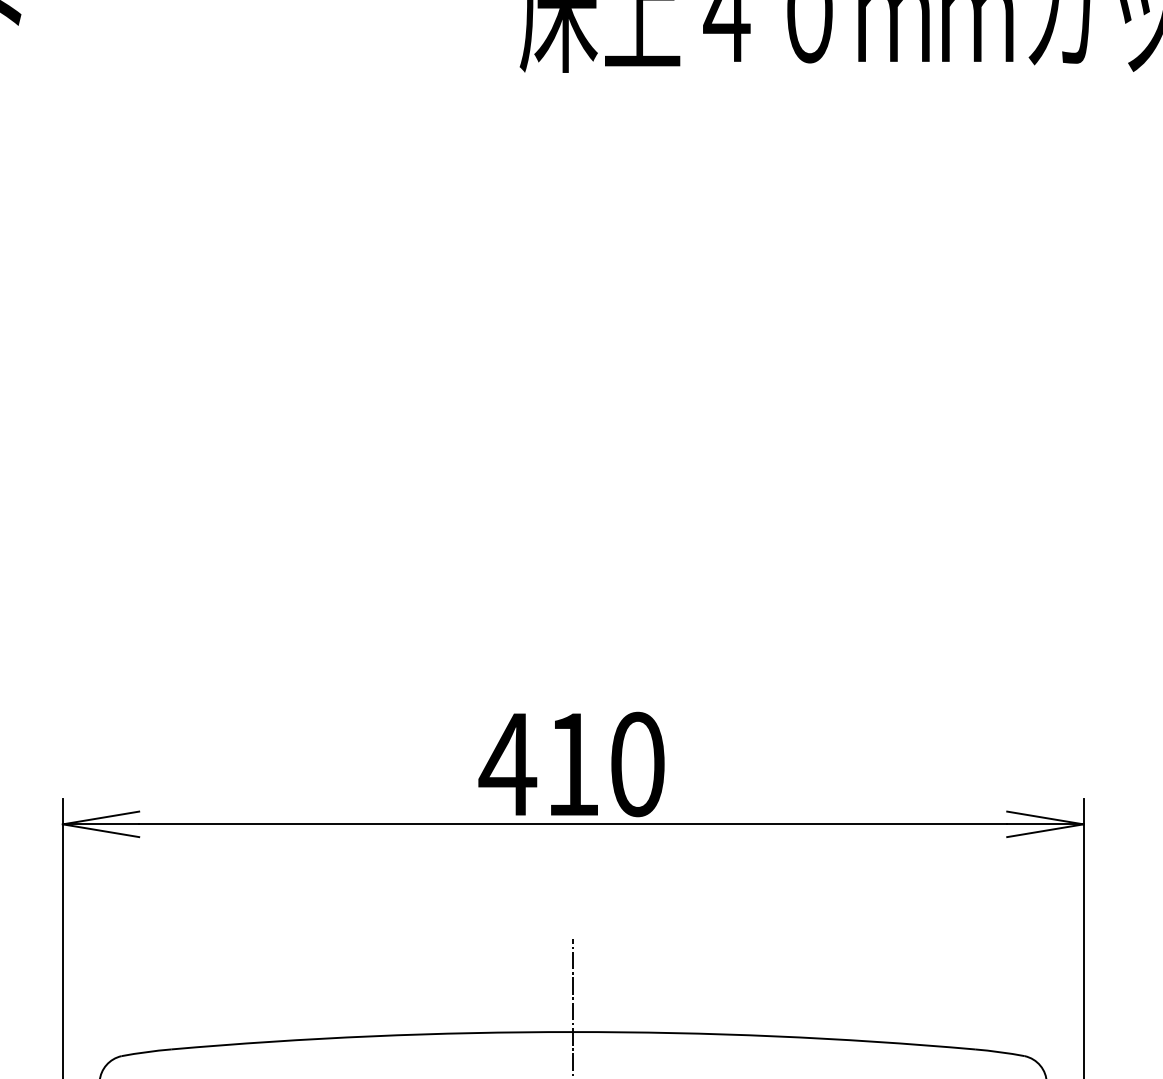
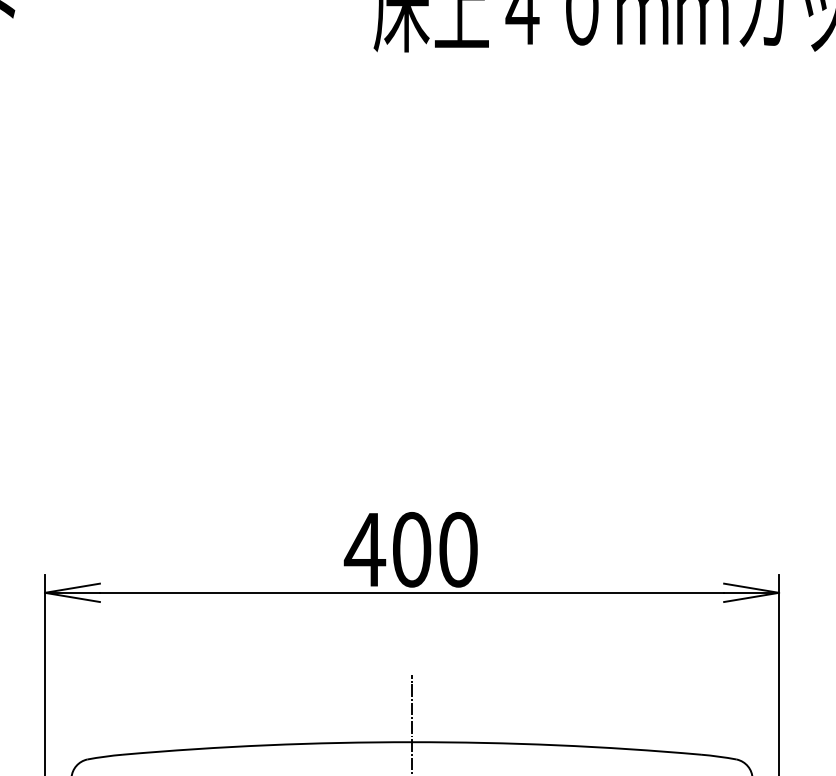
text: (572, 764) -> (411, 549), 410 -> 400

